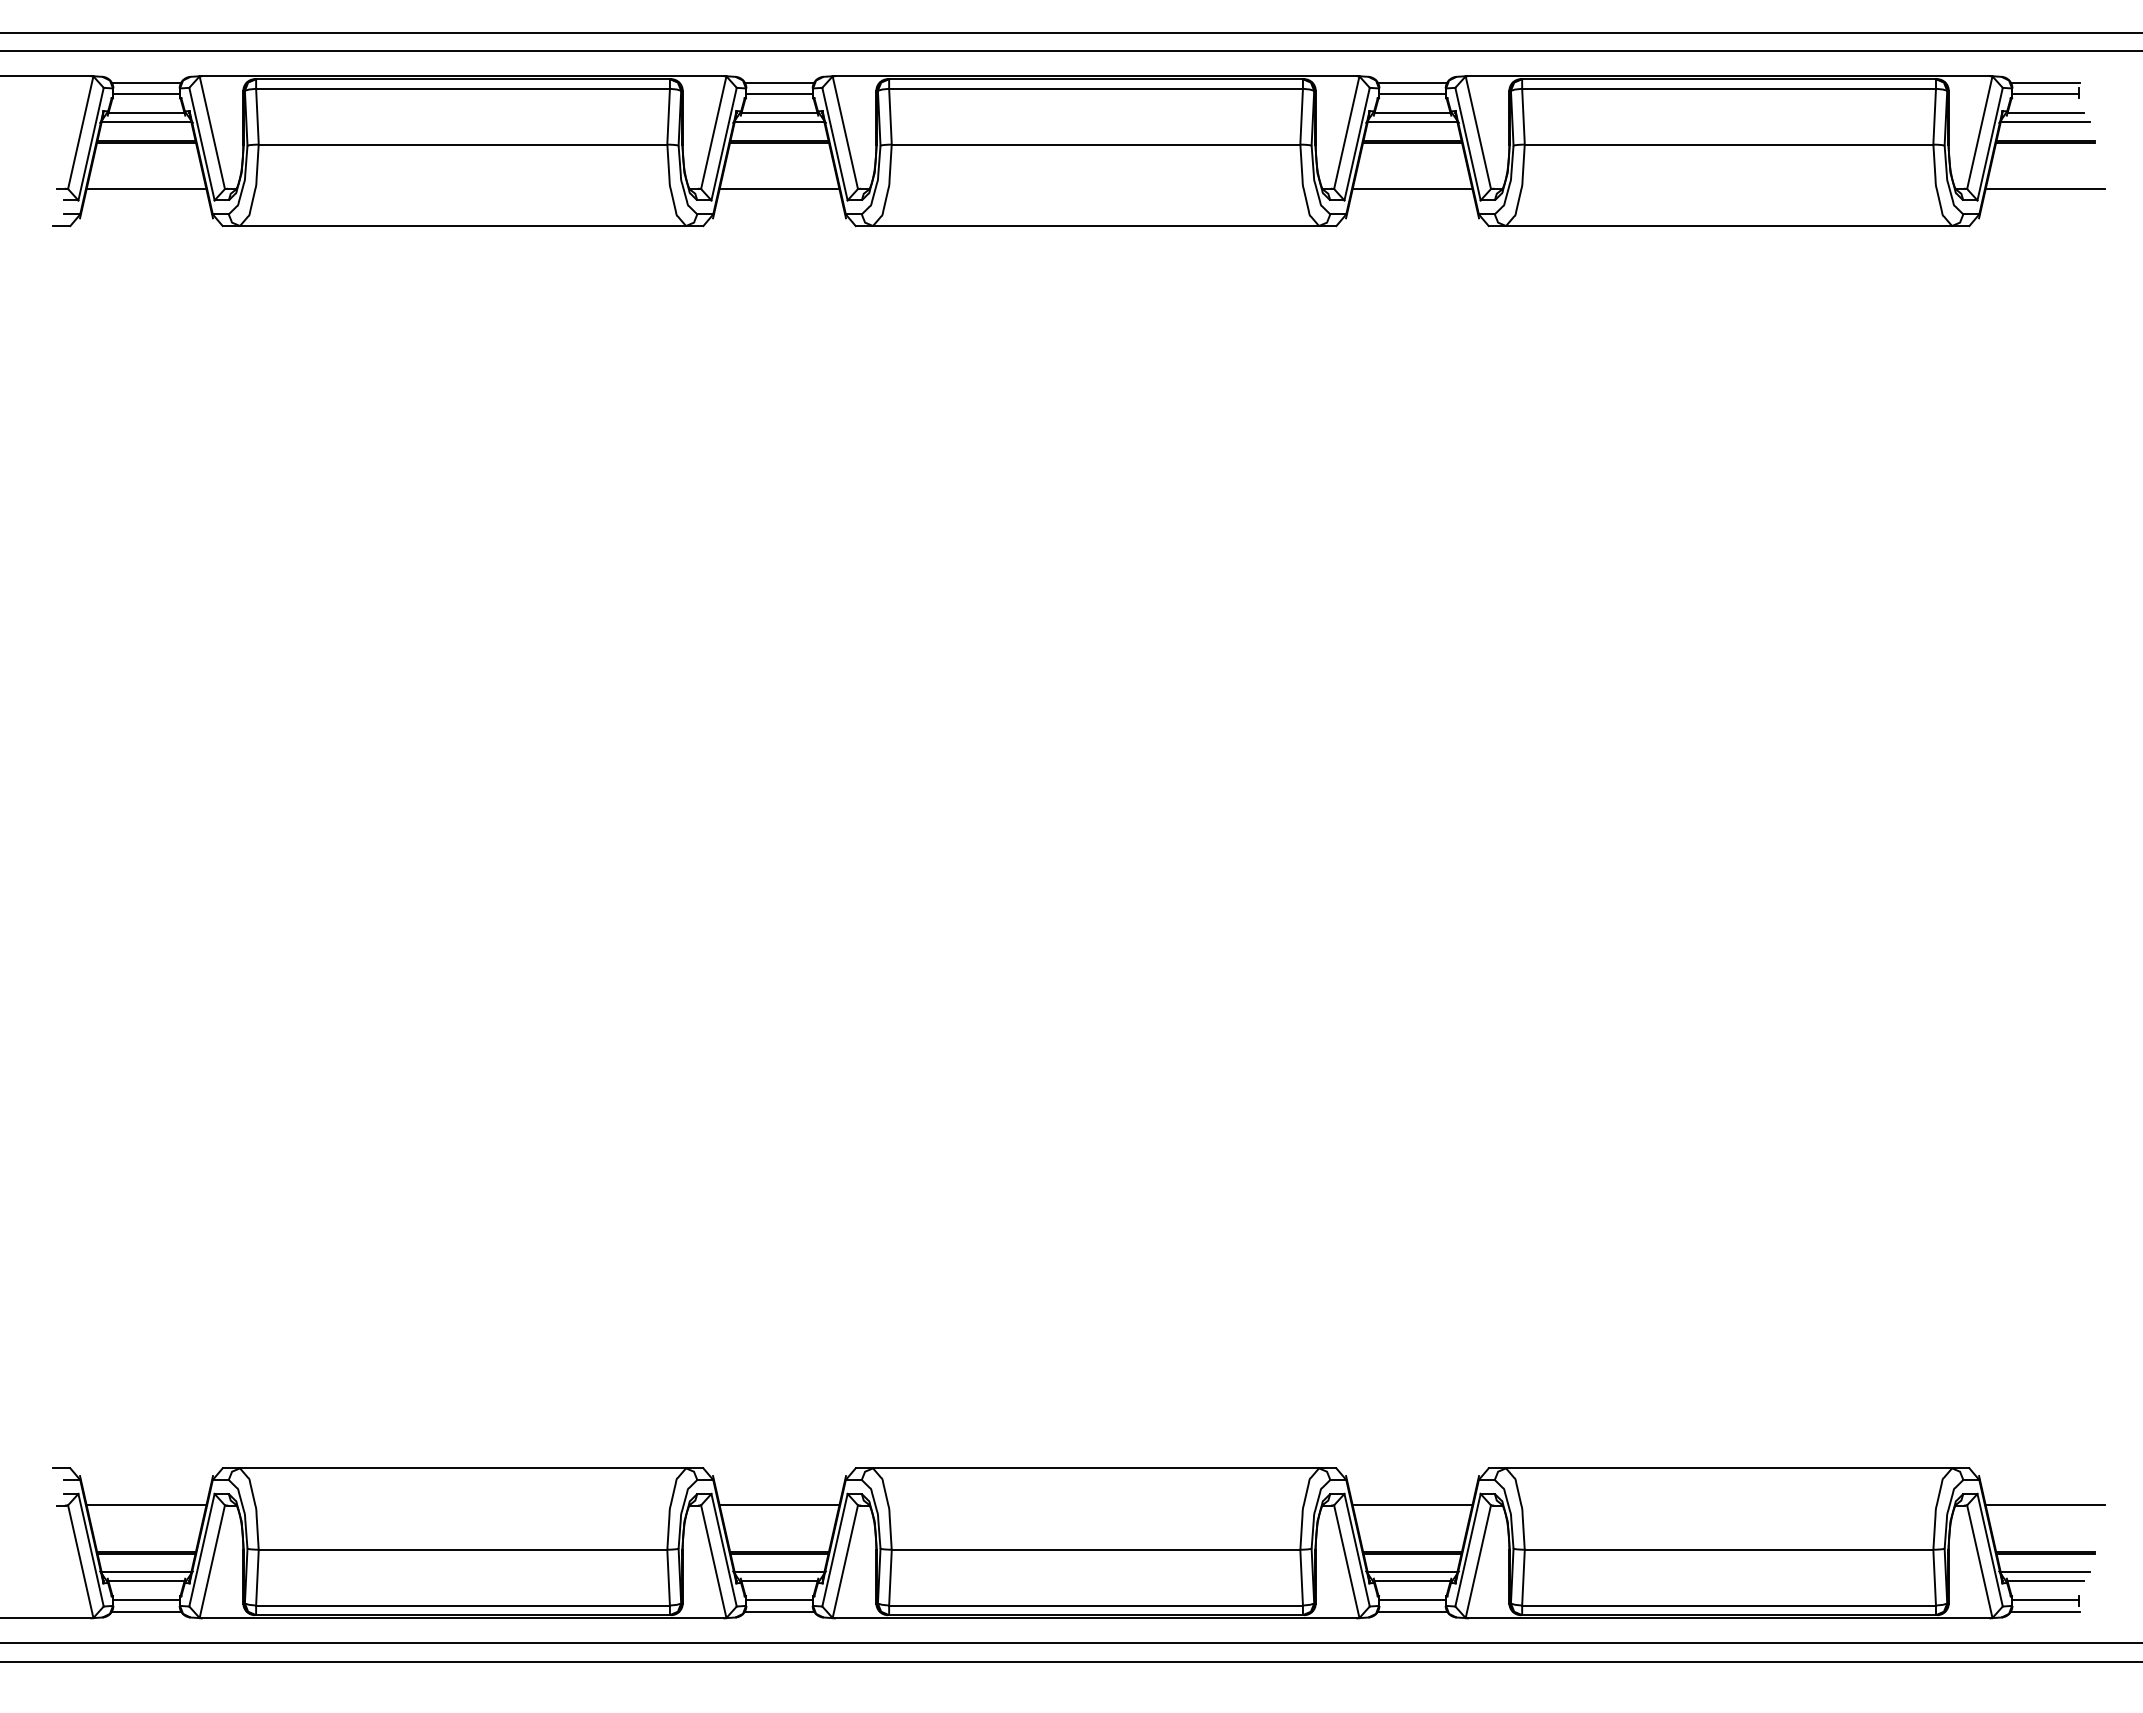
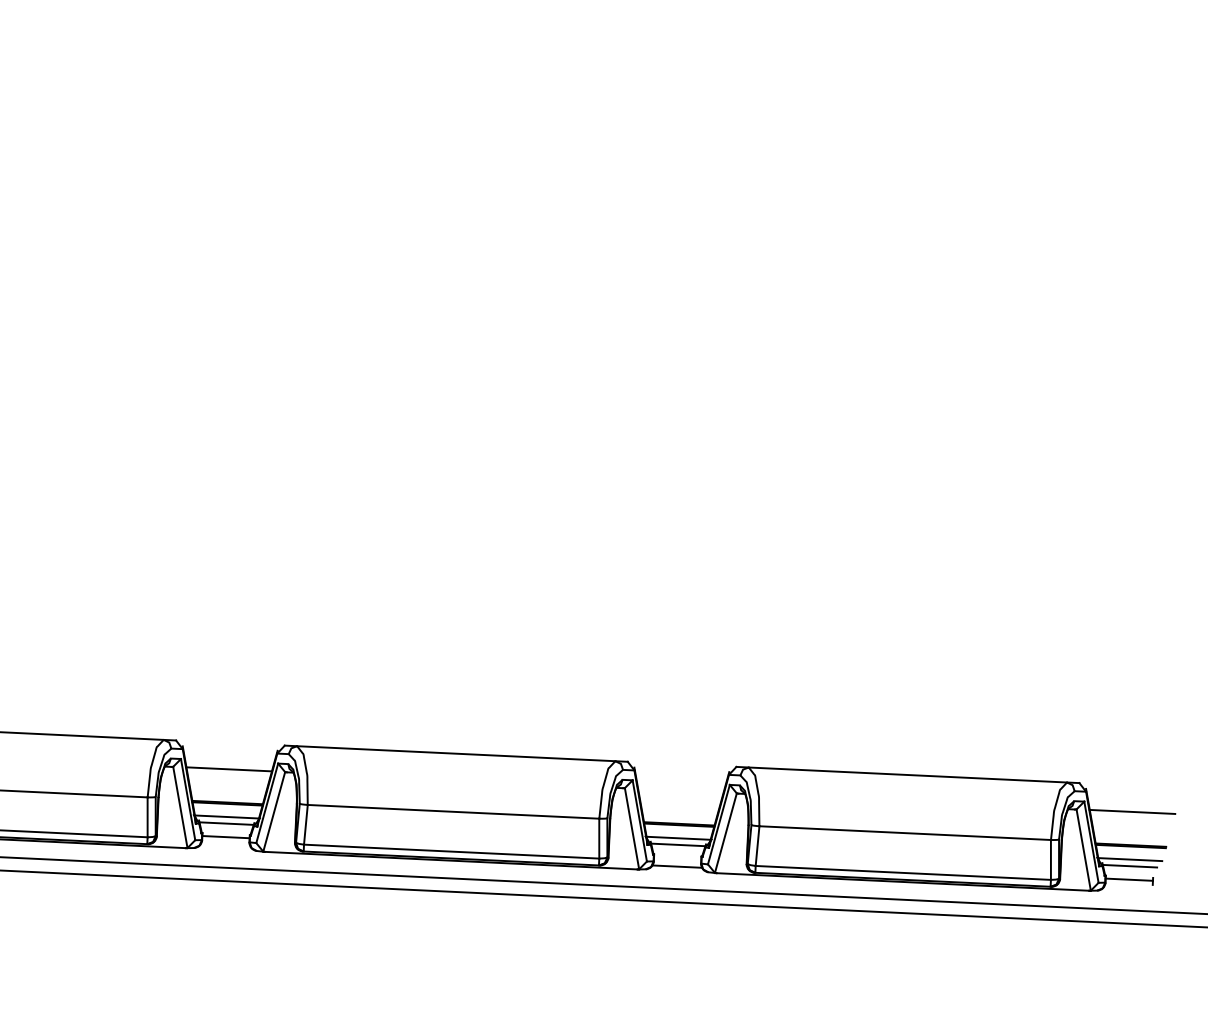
line: (1412, 1505) -> (680, 790), removed
line: (1412, 1600) -> (677, 858), removed
line: (779, 1611) -> (225, 845), removed
line: (2045, 1611) -> (1128, 887), removed

